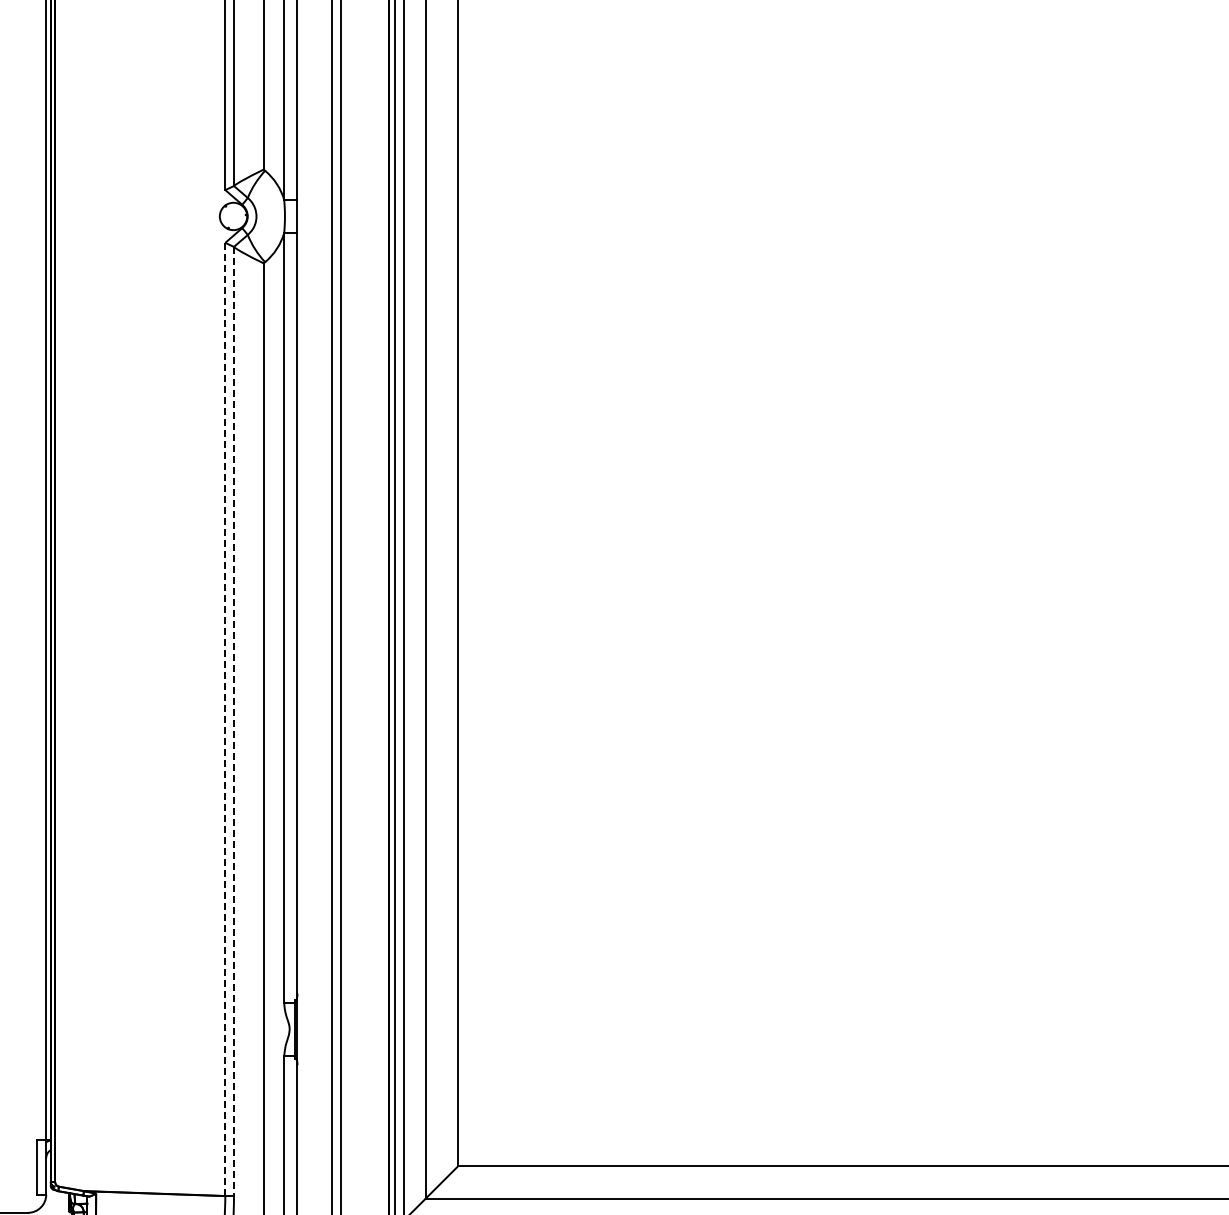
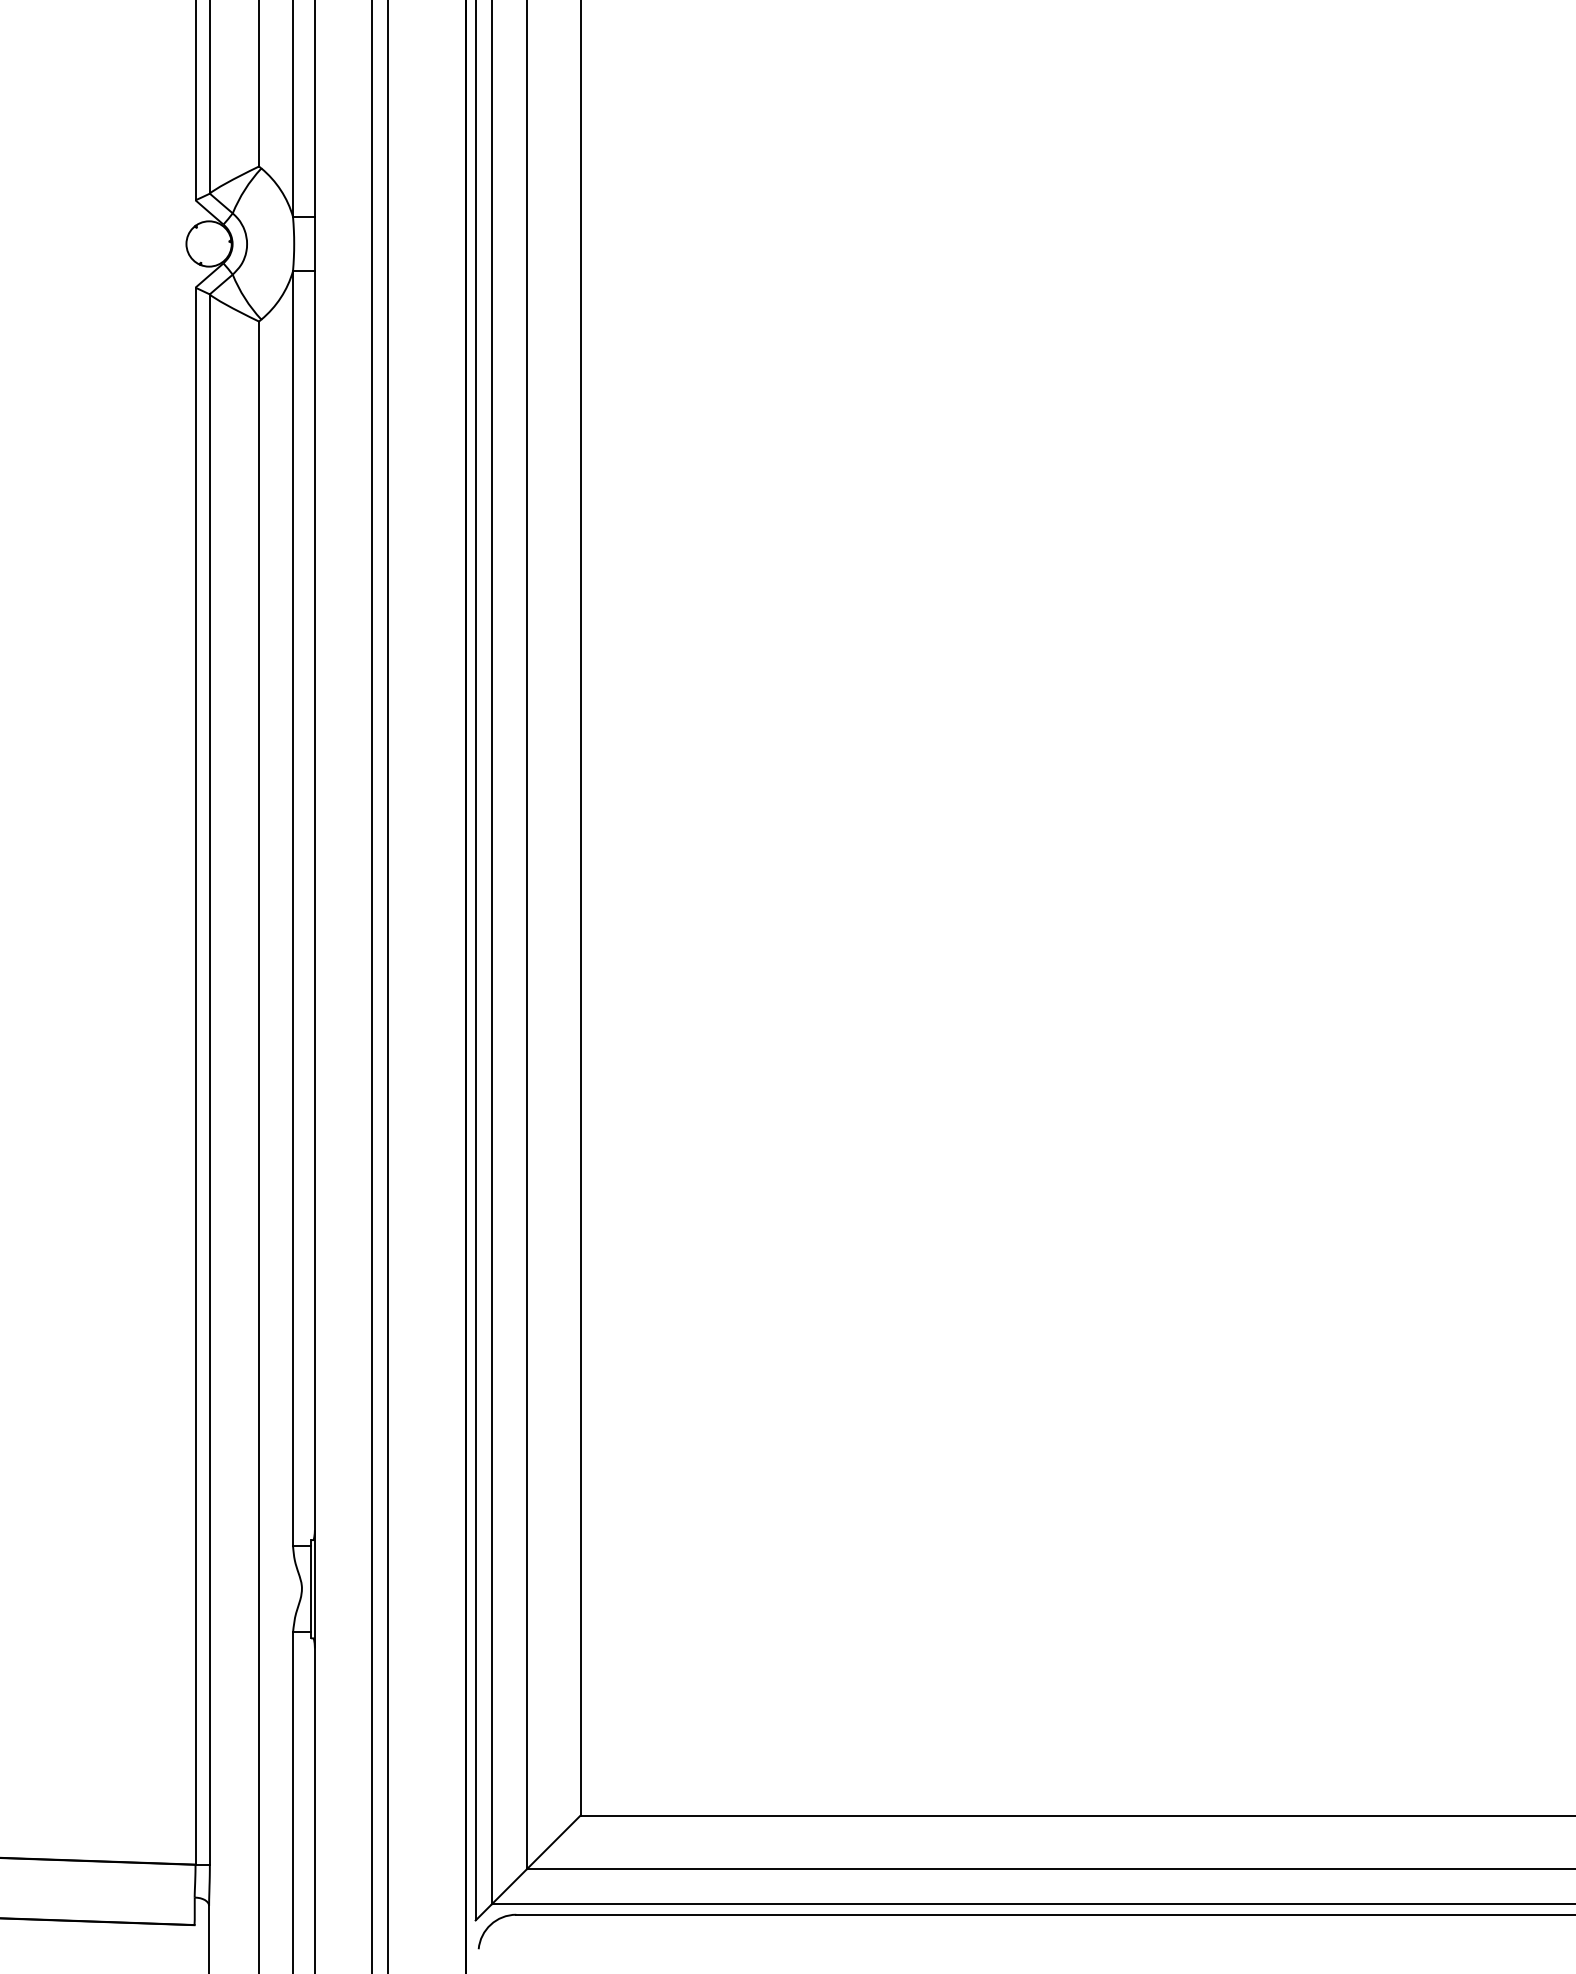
line: (225, 719) -> (195, 1076), dashed -> solid
line: (233, 721) -> (209, 1079), dashed -> solid

